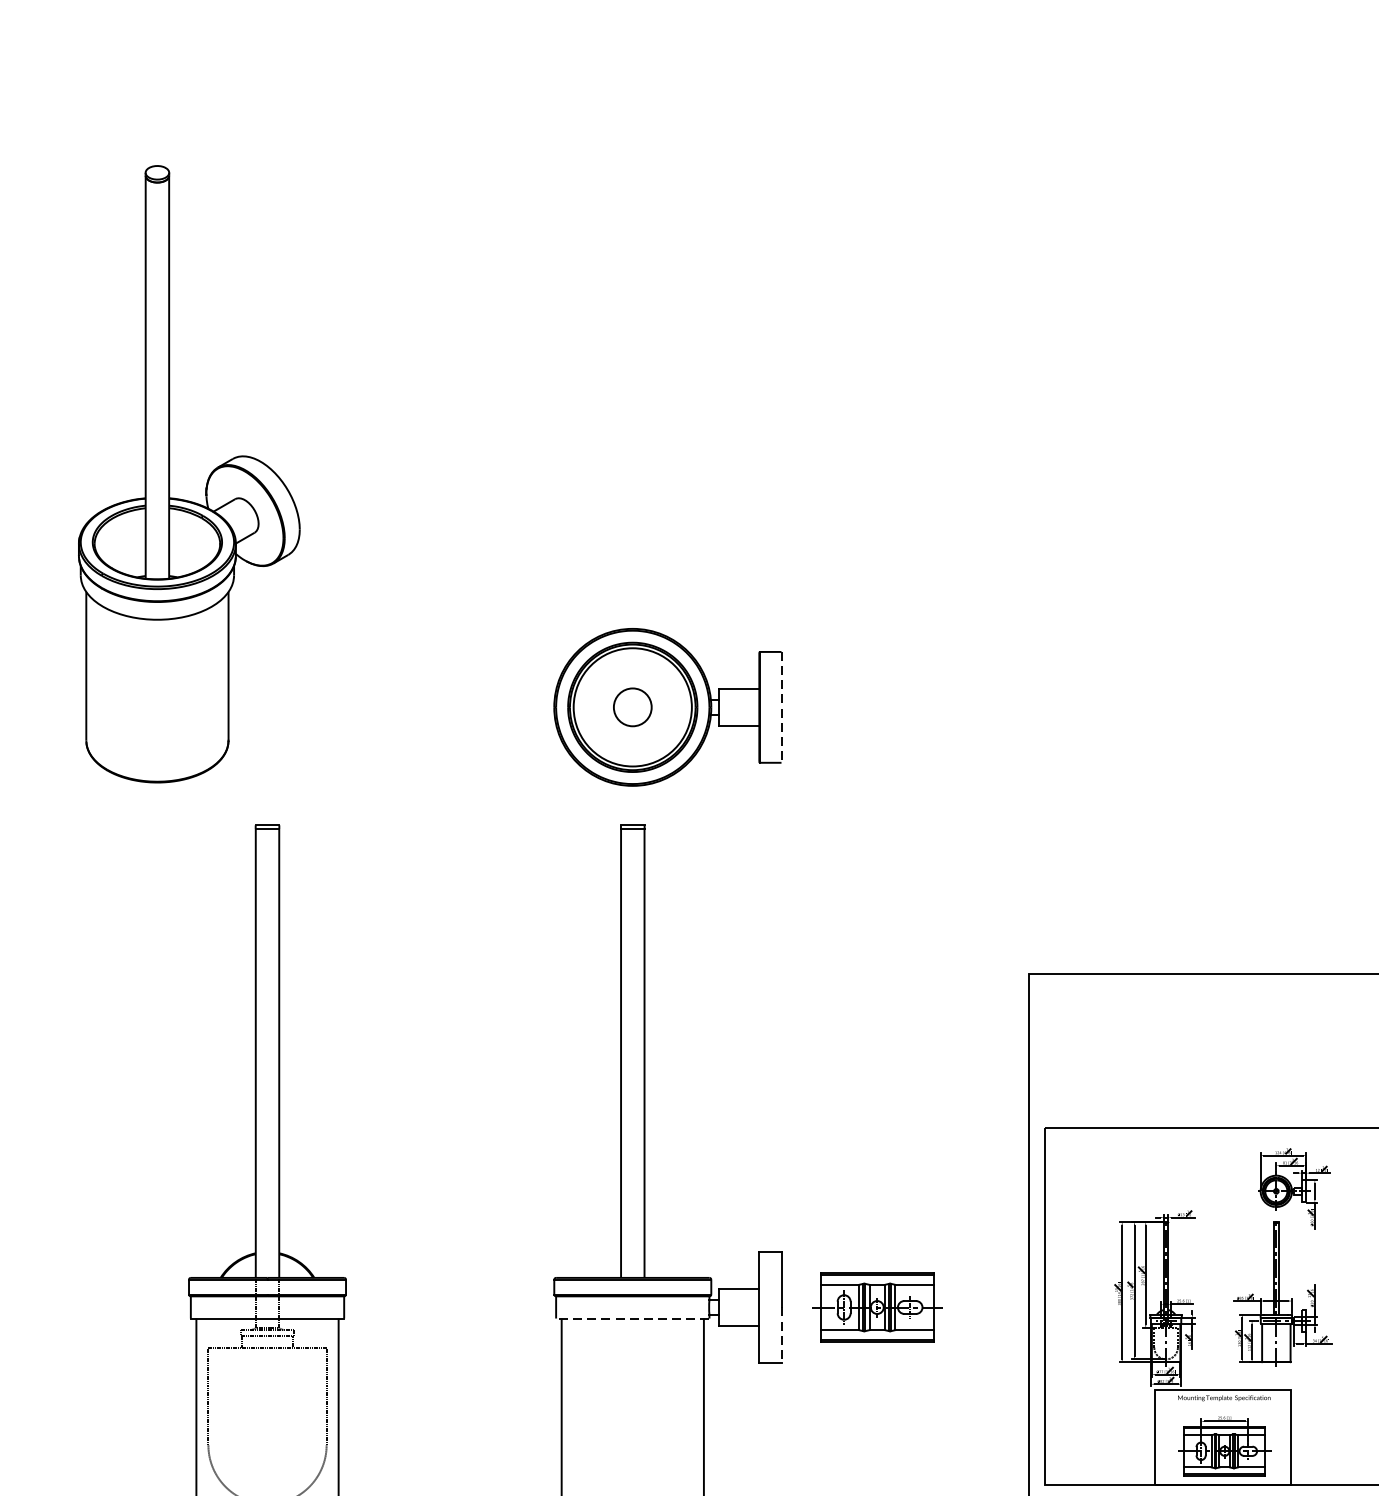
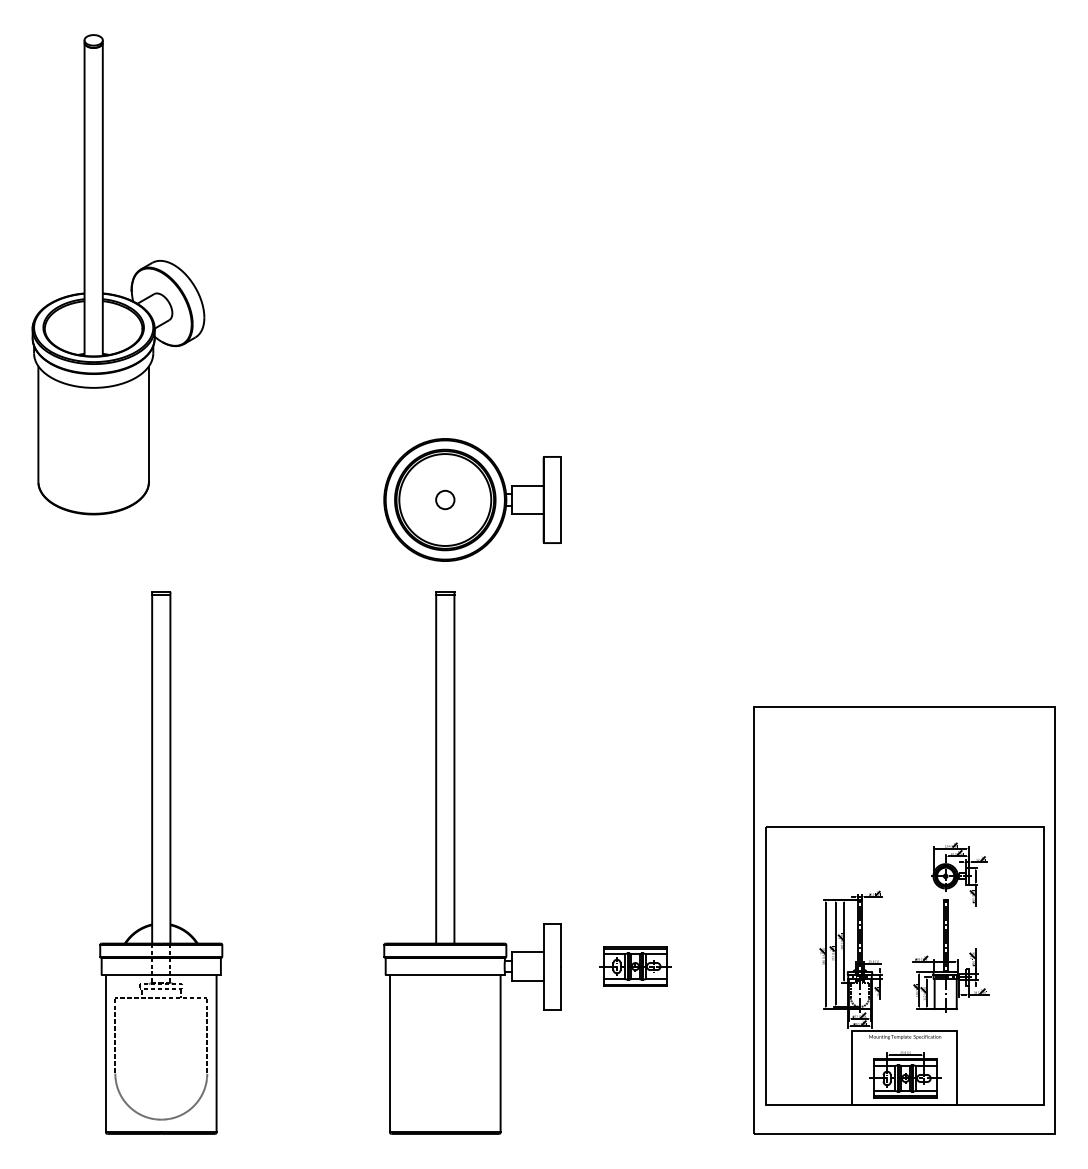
part: (207, 479) -> (132, 278), moved
circle: (633, 706) -> (445, 499), size x0.62
line: (780, 708) -> (560, 500), dashed -> solid
part: (877, 1307) -> (635, 966), size x0.71
line: (633, 1318) -> (445, 975), dashed -> solid
line: (780, 1335) -> (560, 988), dashed -> solid

